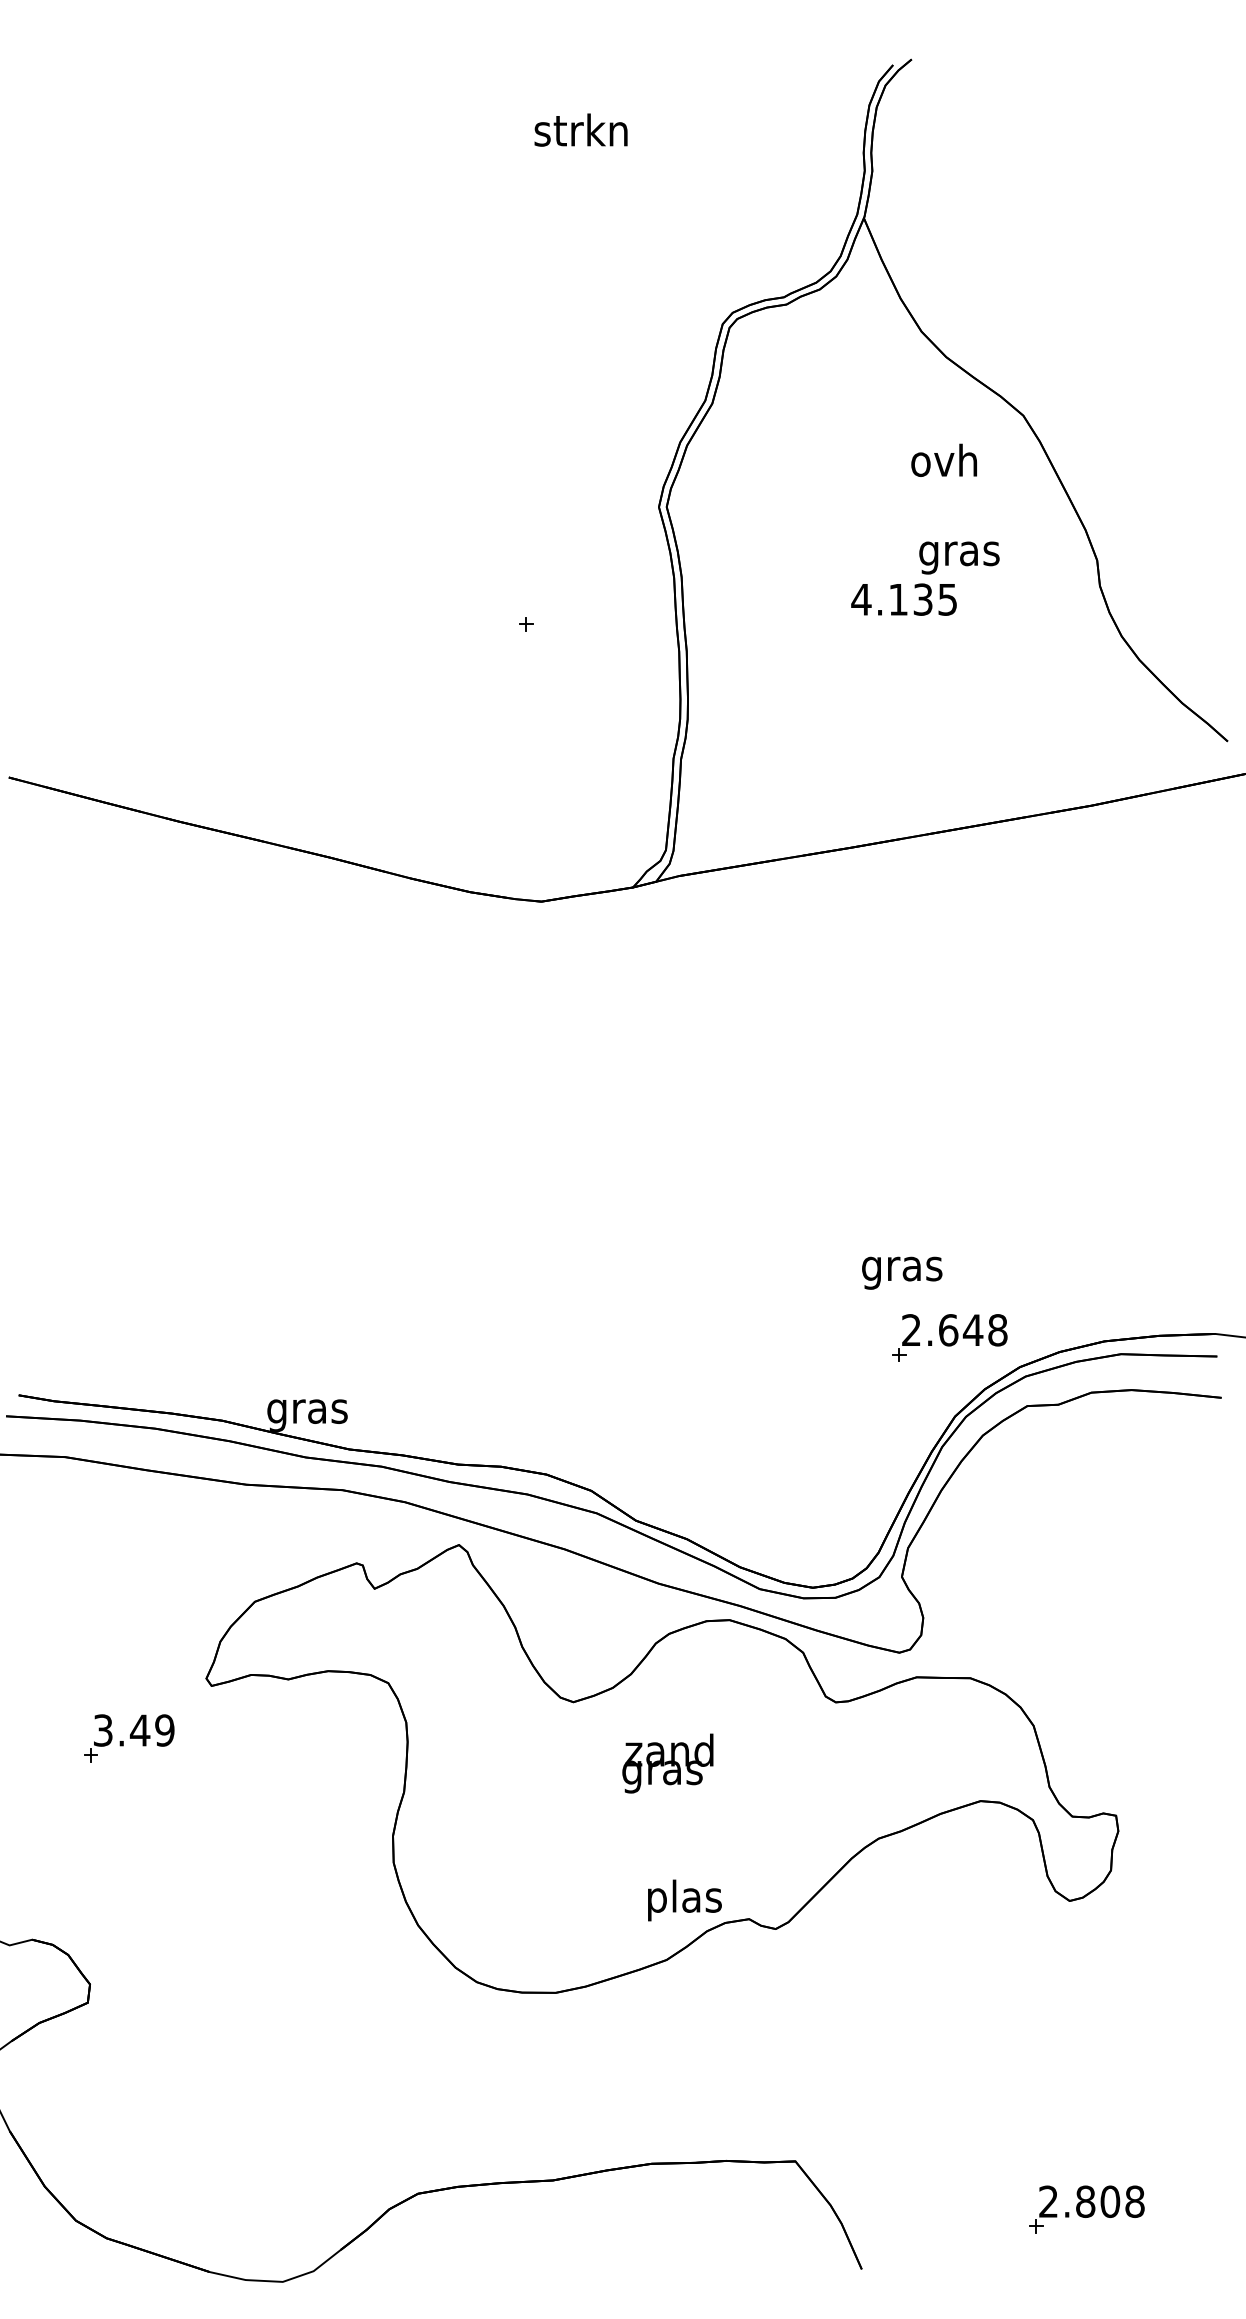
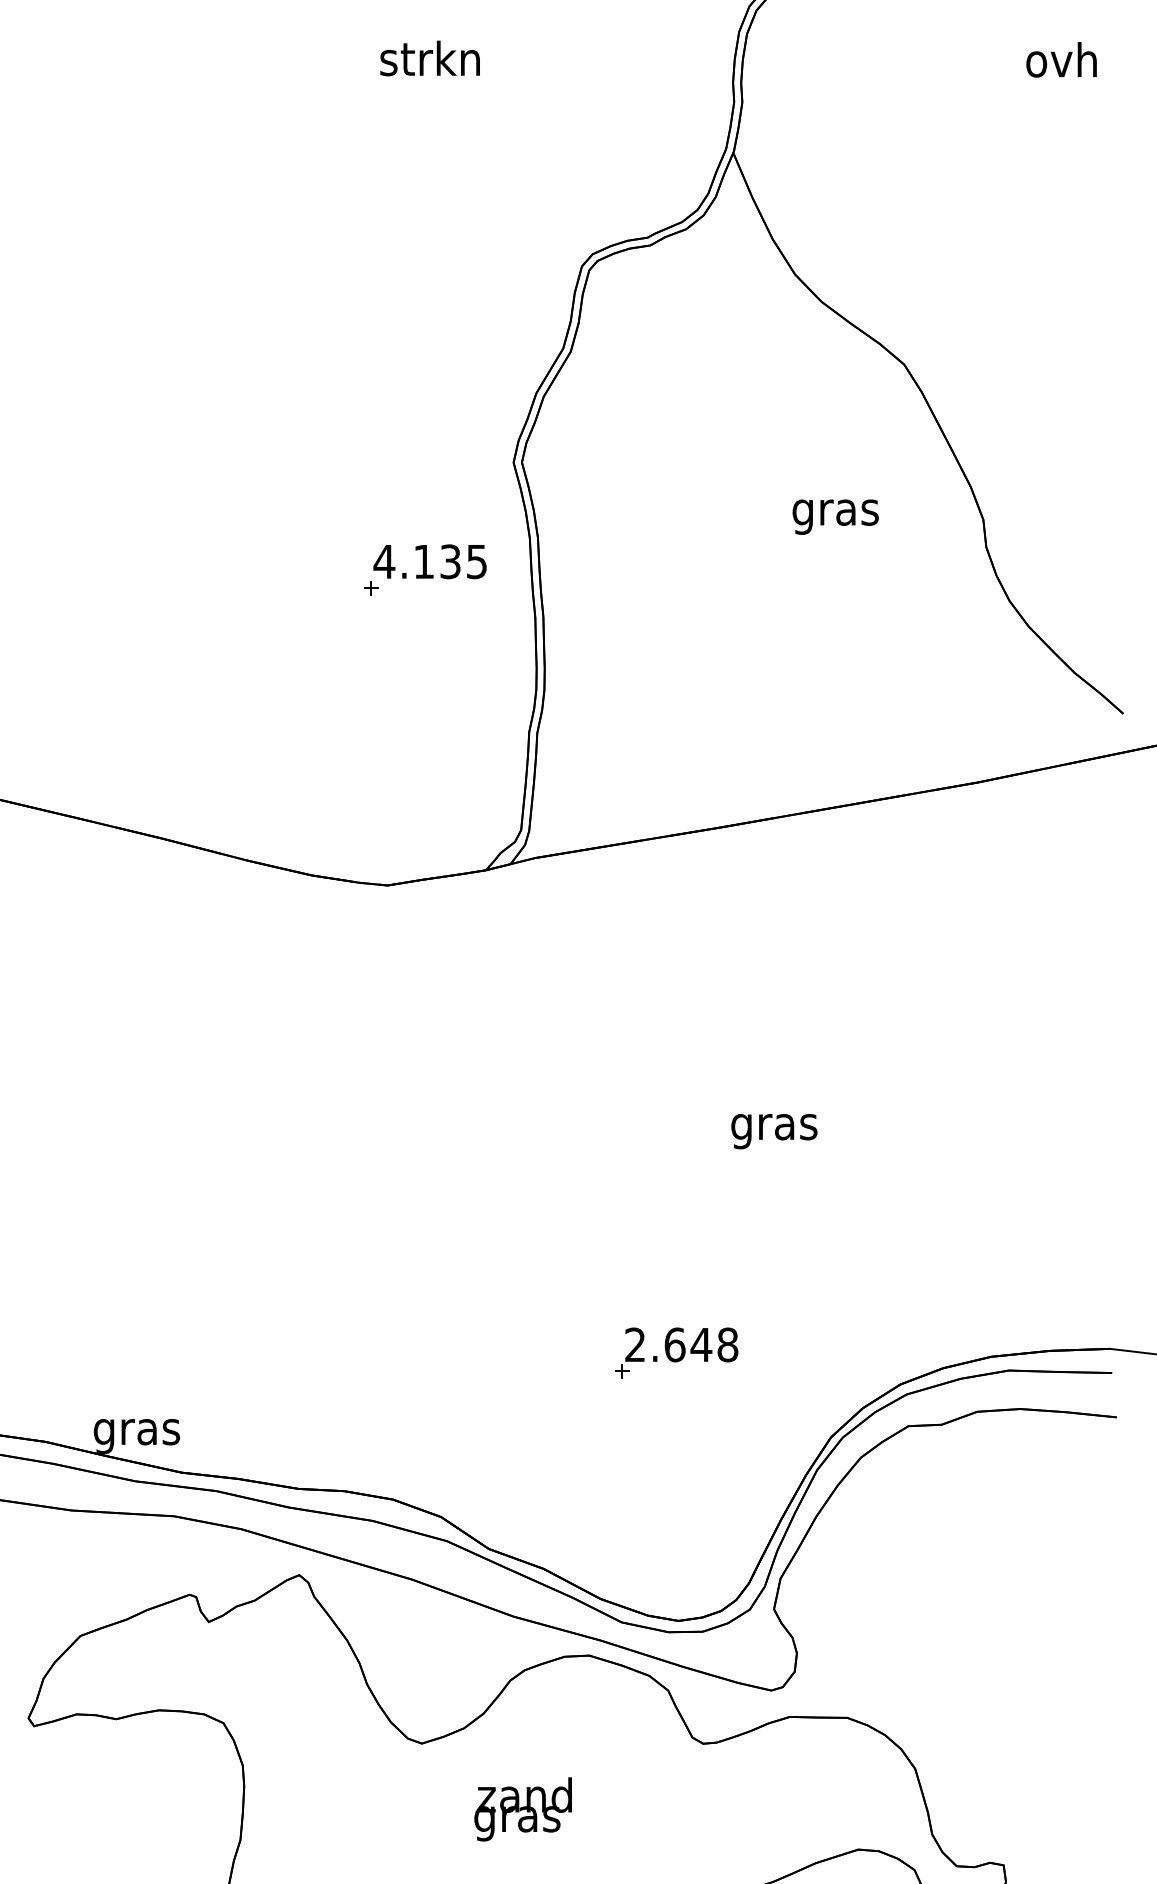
text: (943, 459) -> (1060, 58), moved
text: (903, 599) -> (429, 561), moved
text: (902, 1272) -> (774, 1130), moved
part: (949, 1337) -> (676, 1352), moved

